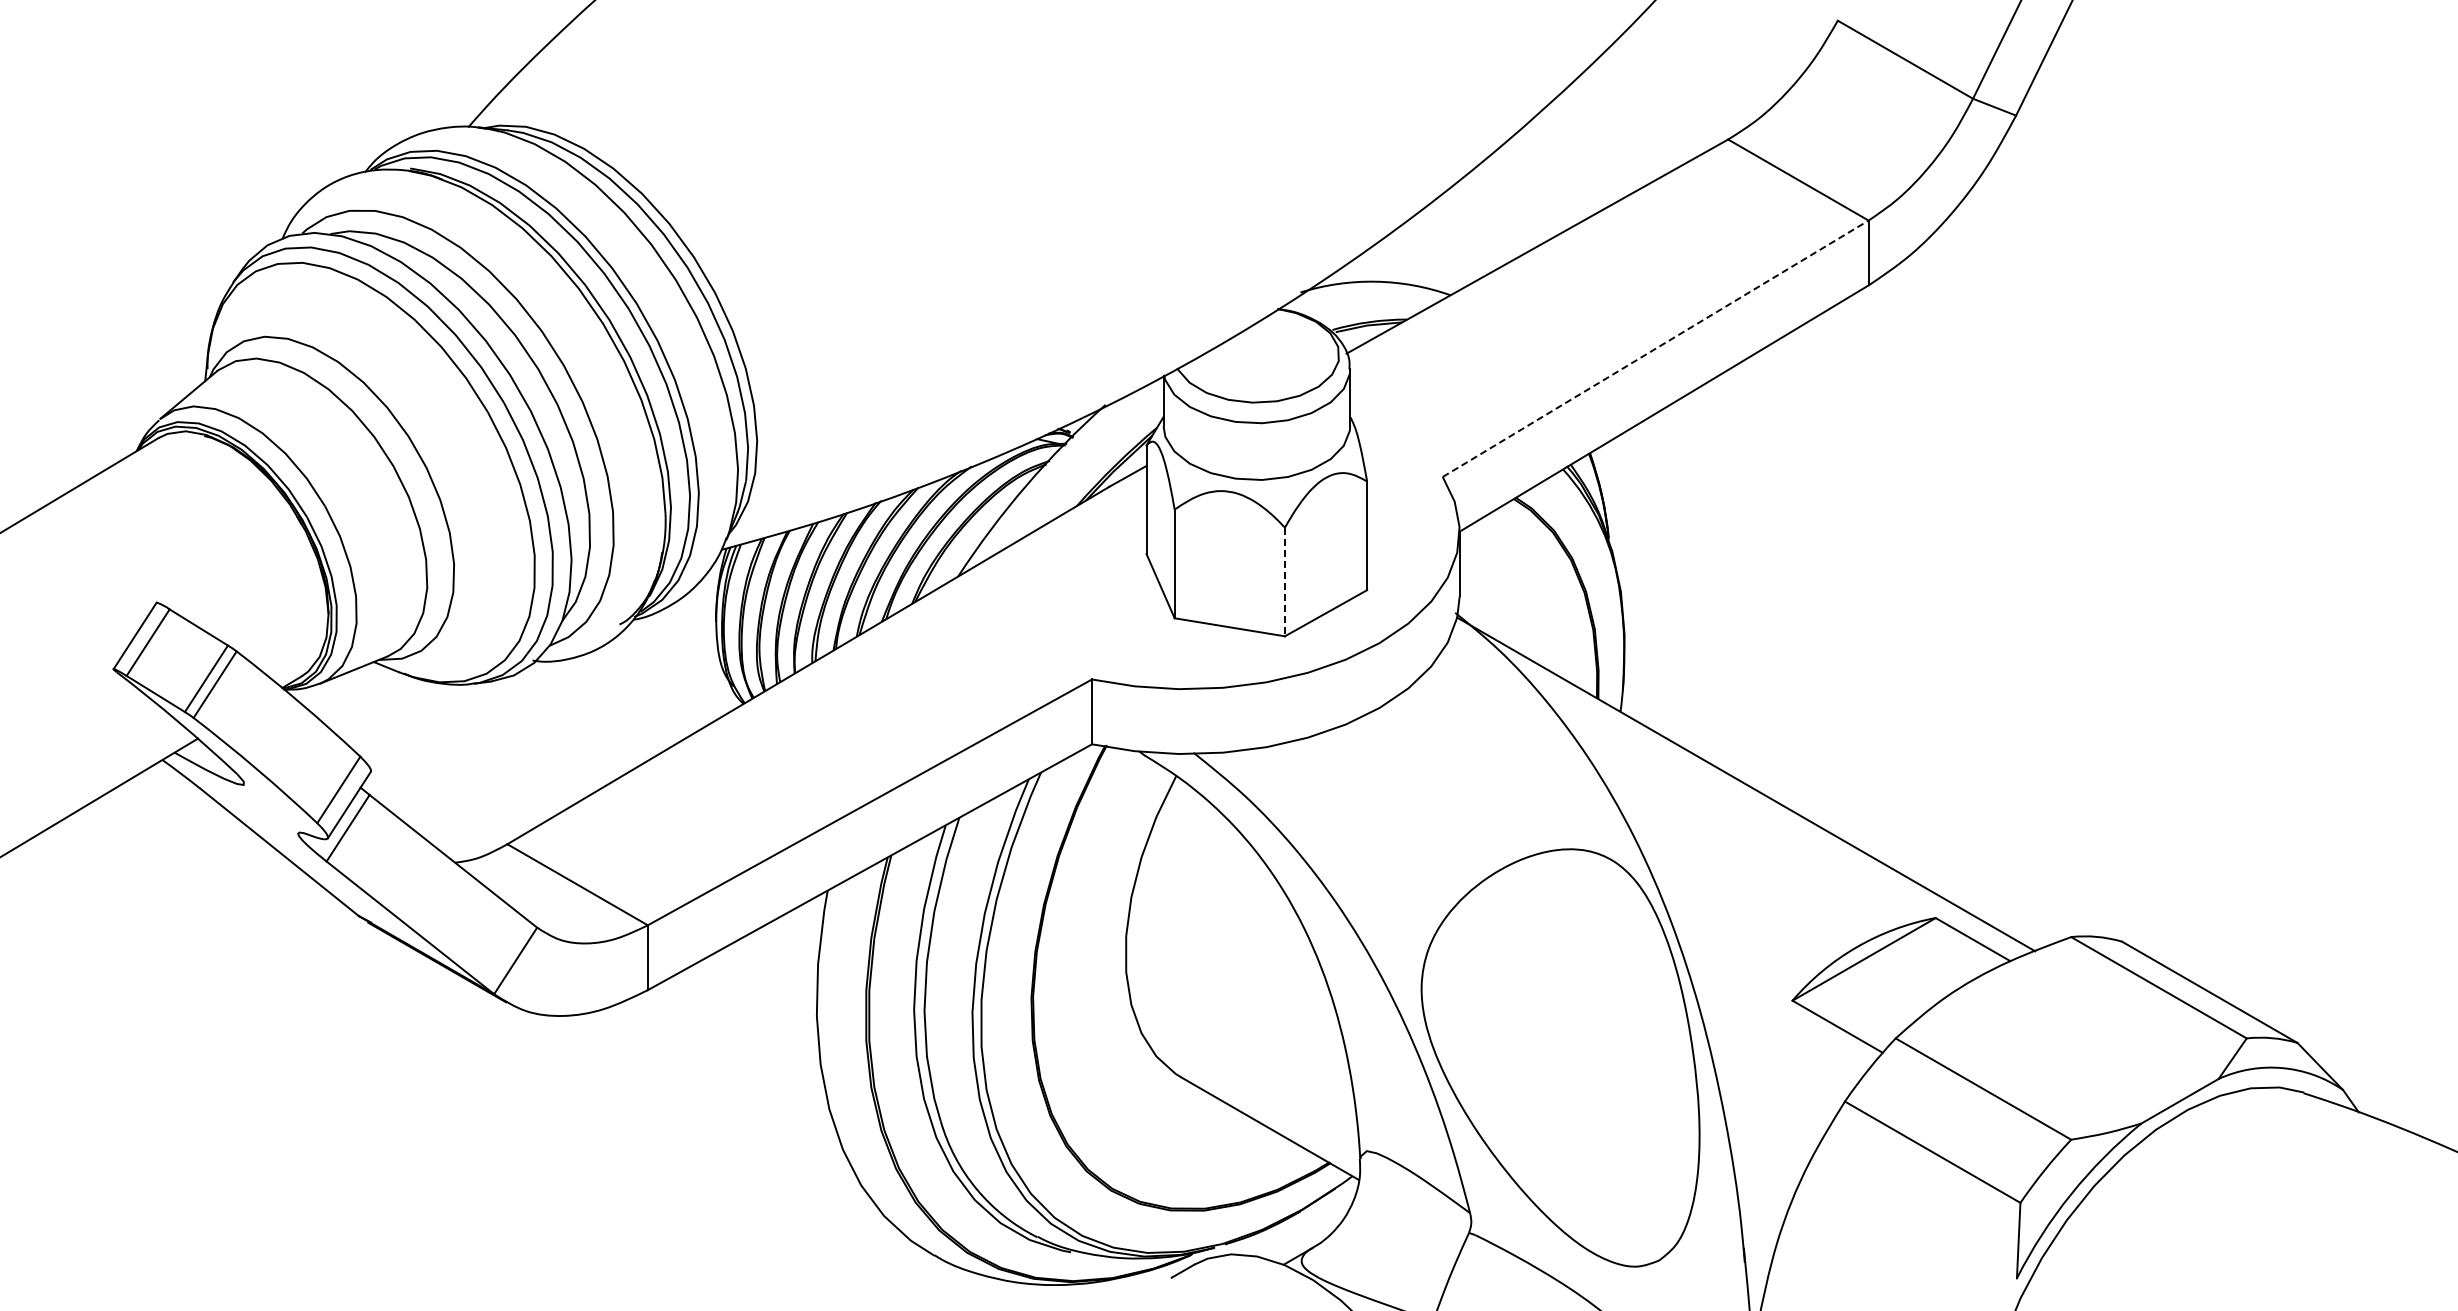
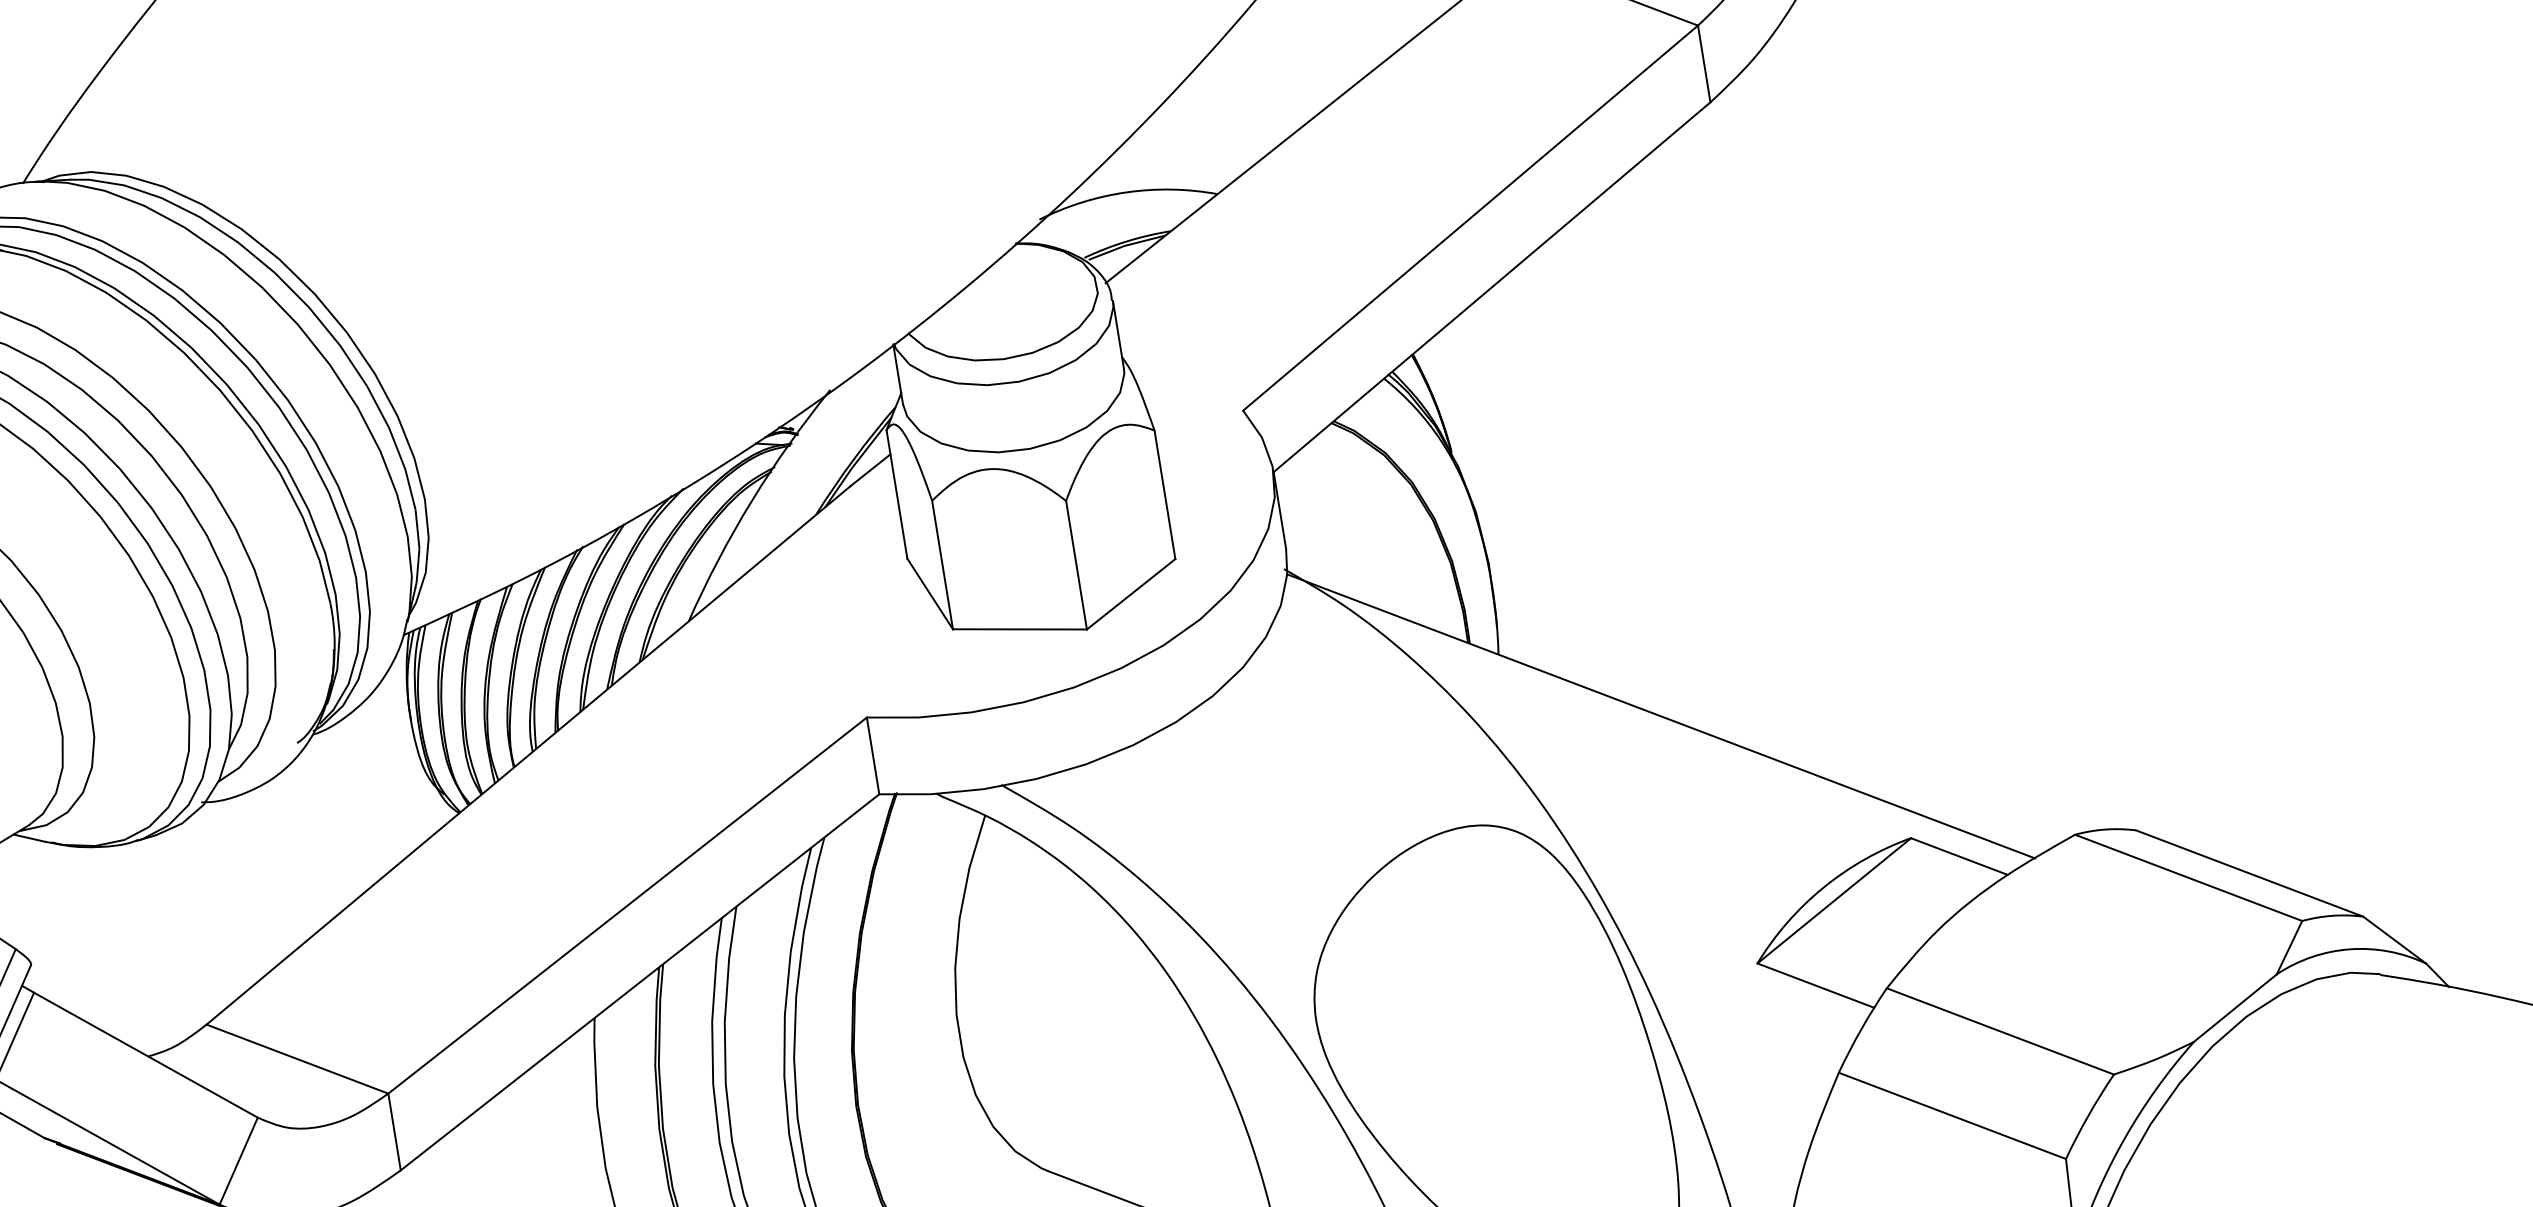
line: (1655, 348) -> (1470, 217), dashed -> solid
line: (1284, 582) -> (1076, 565), dashed -> solid

